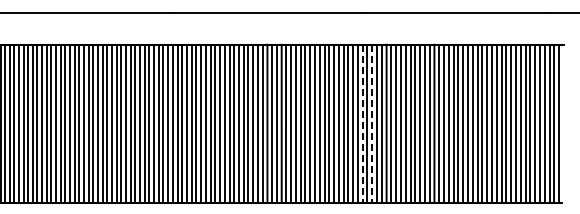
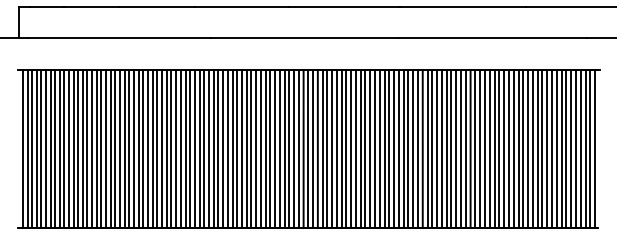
line: (362, 124) -> (398, 149), dashed -> solid
line: (372, 124) -> (408, 149), dashed -> solid

